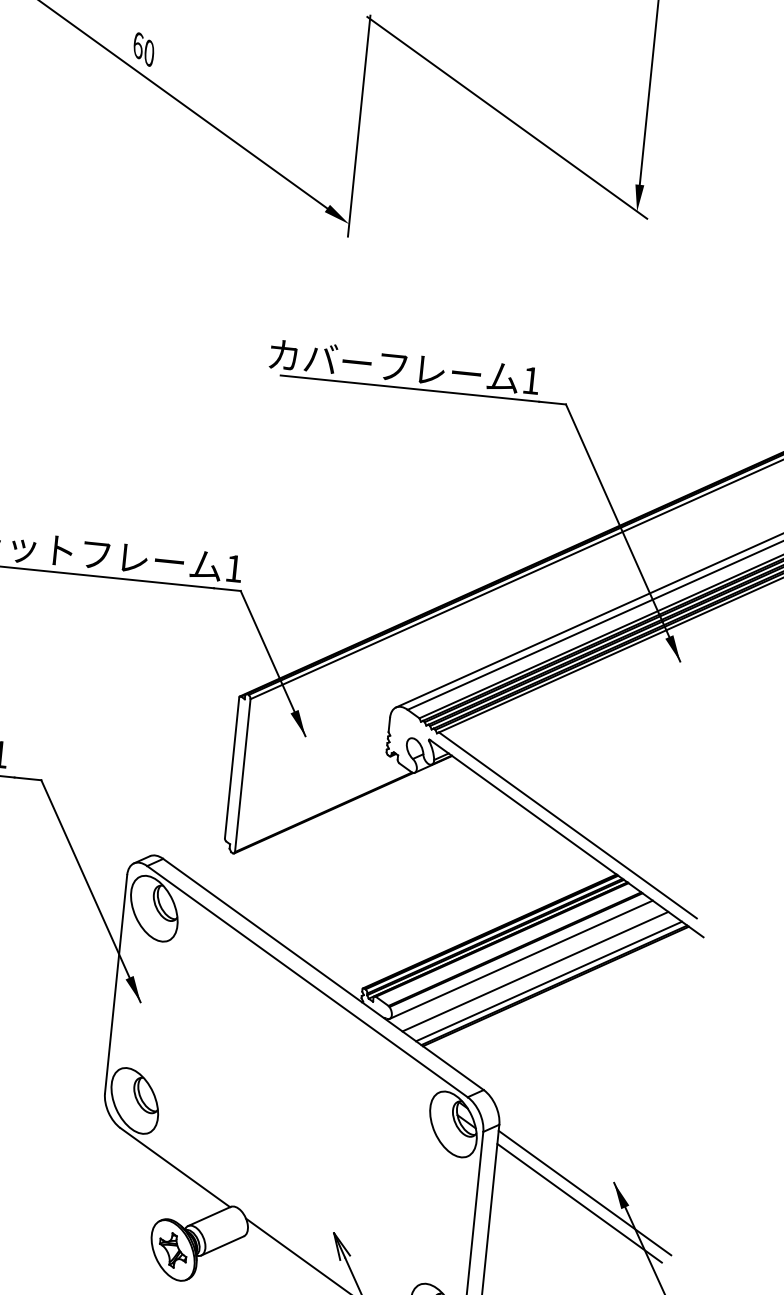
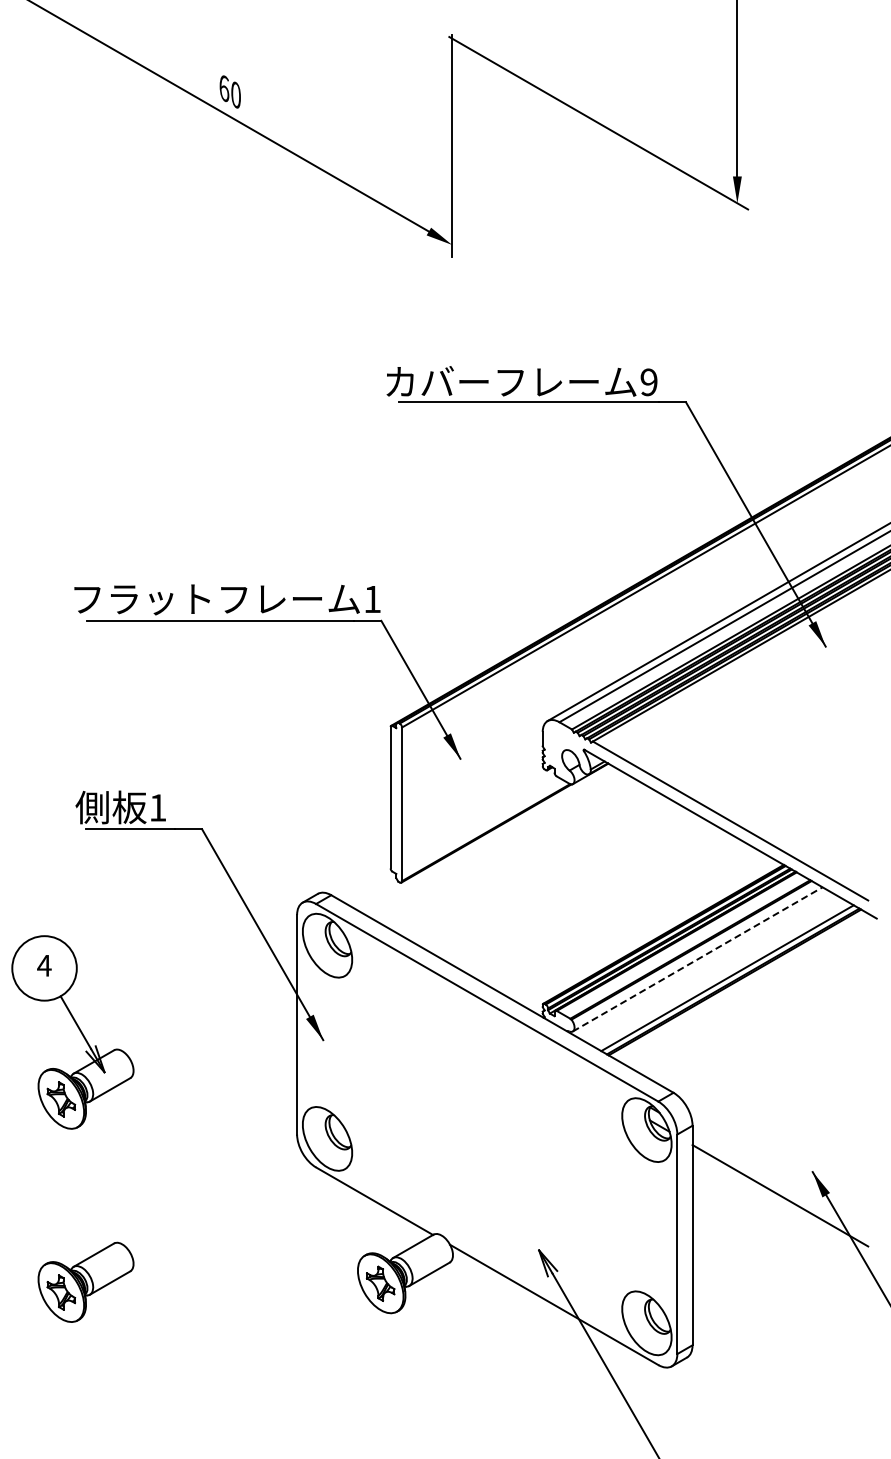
text: (530, 380) -> (648, 382), 1 -> 9
line: (522, 959) -> (698, 959), solid -> dashed
line: (534, 971) -> (712, 969), removed
line: (584, 1192) -> (784, 1184), removed

